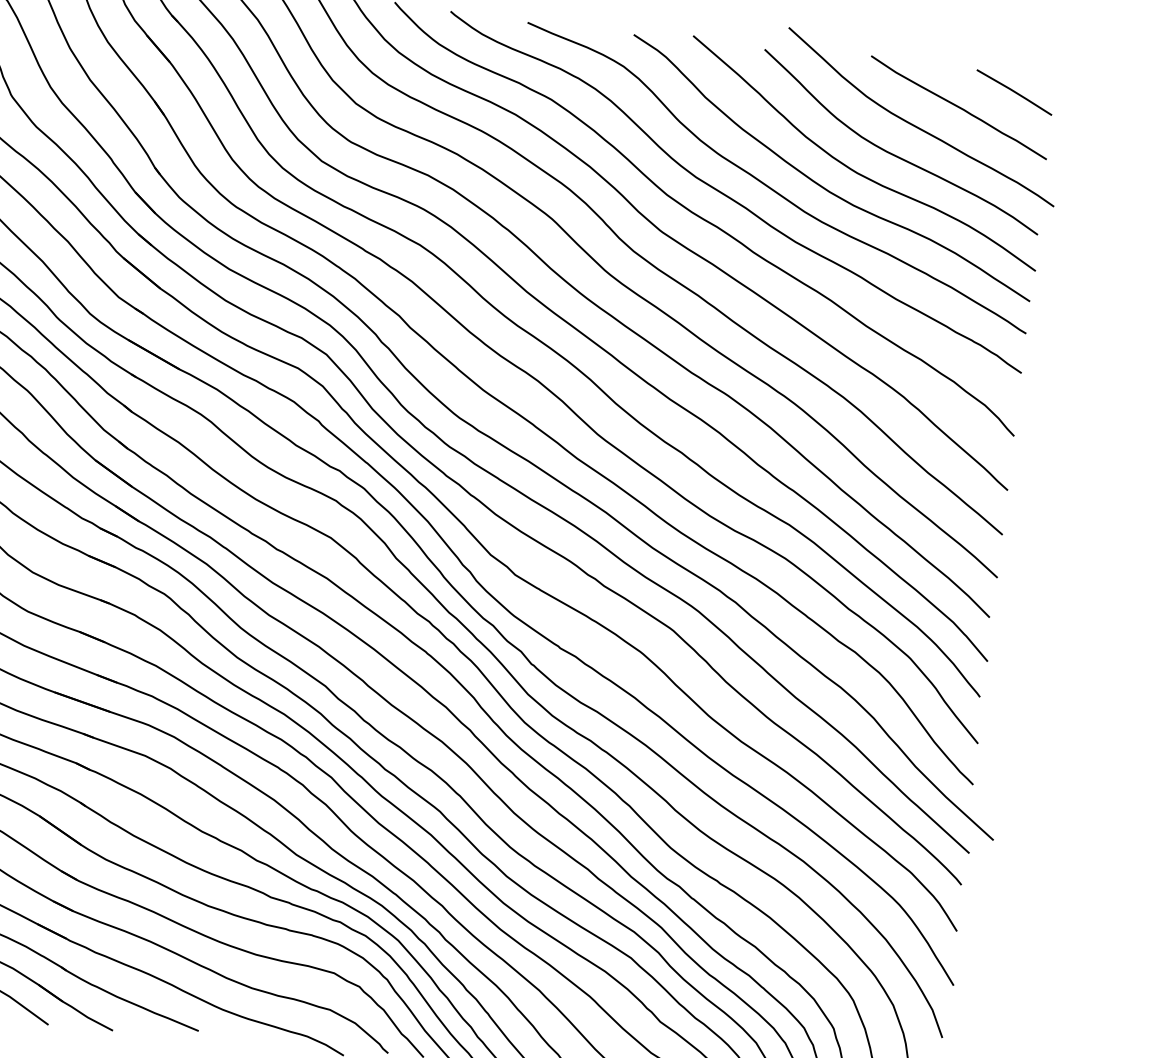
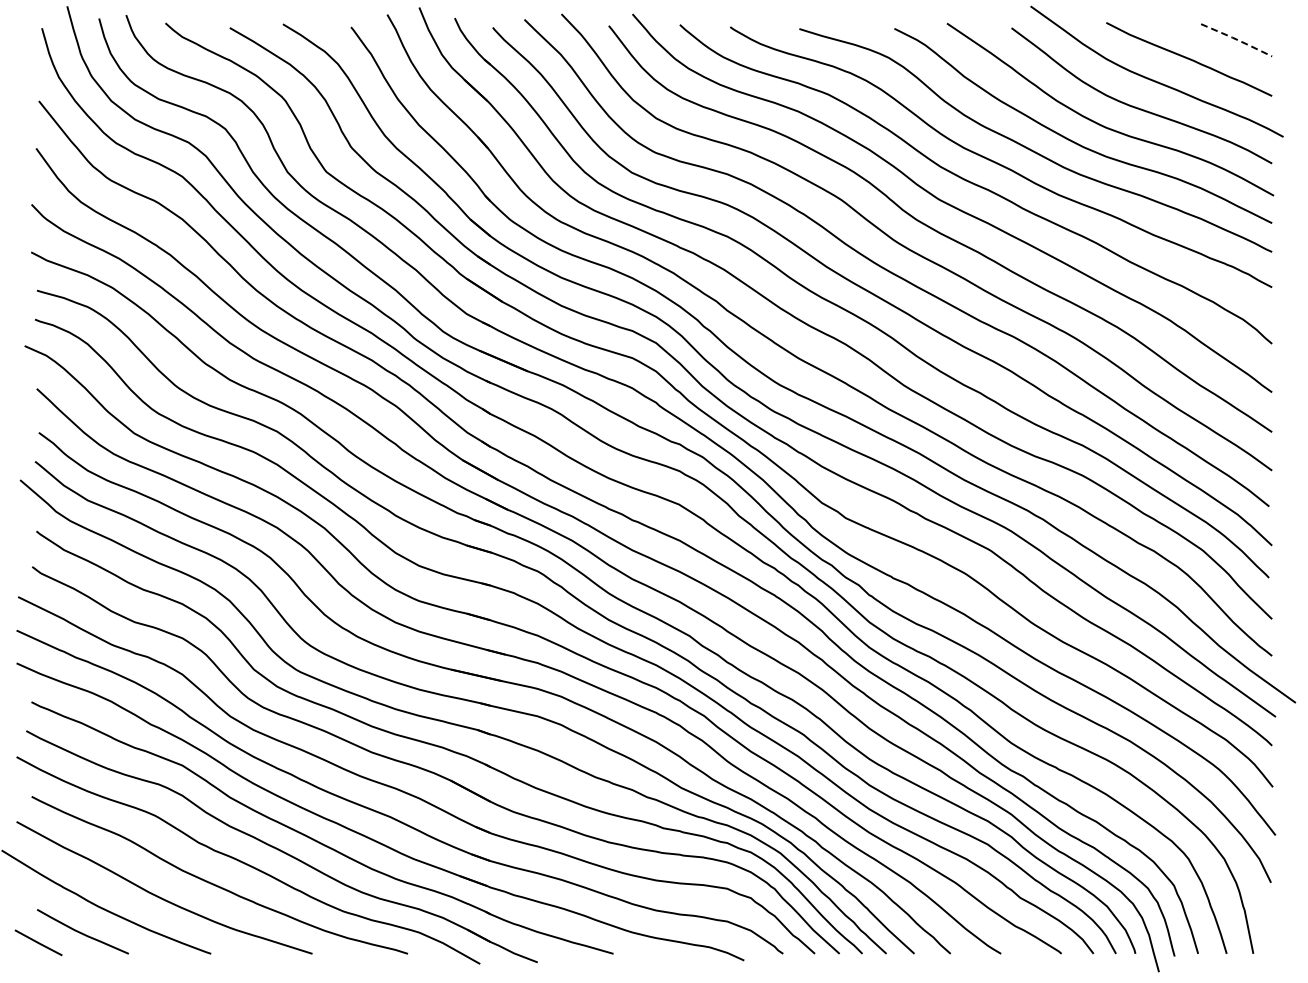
line: (1014, 91) -> (1236, 39), solid -> dashed

